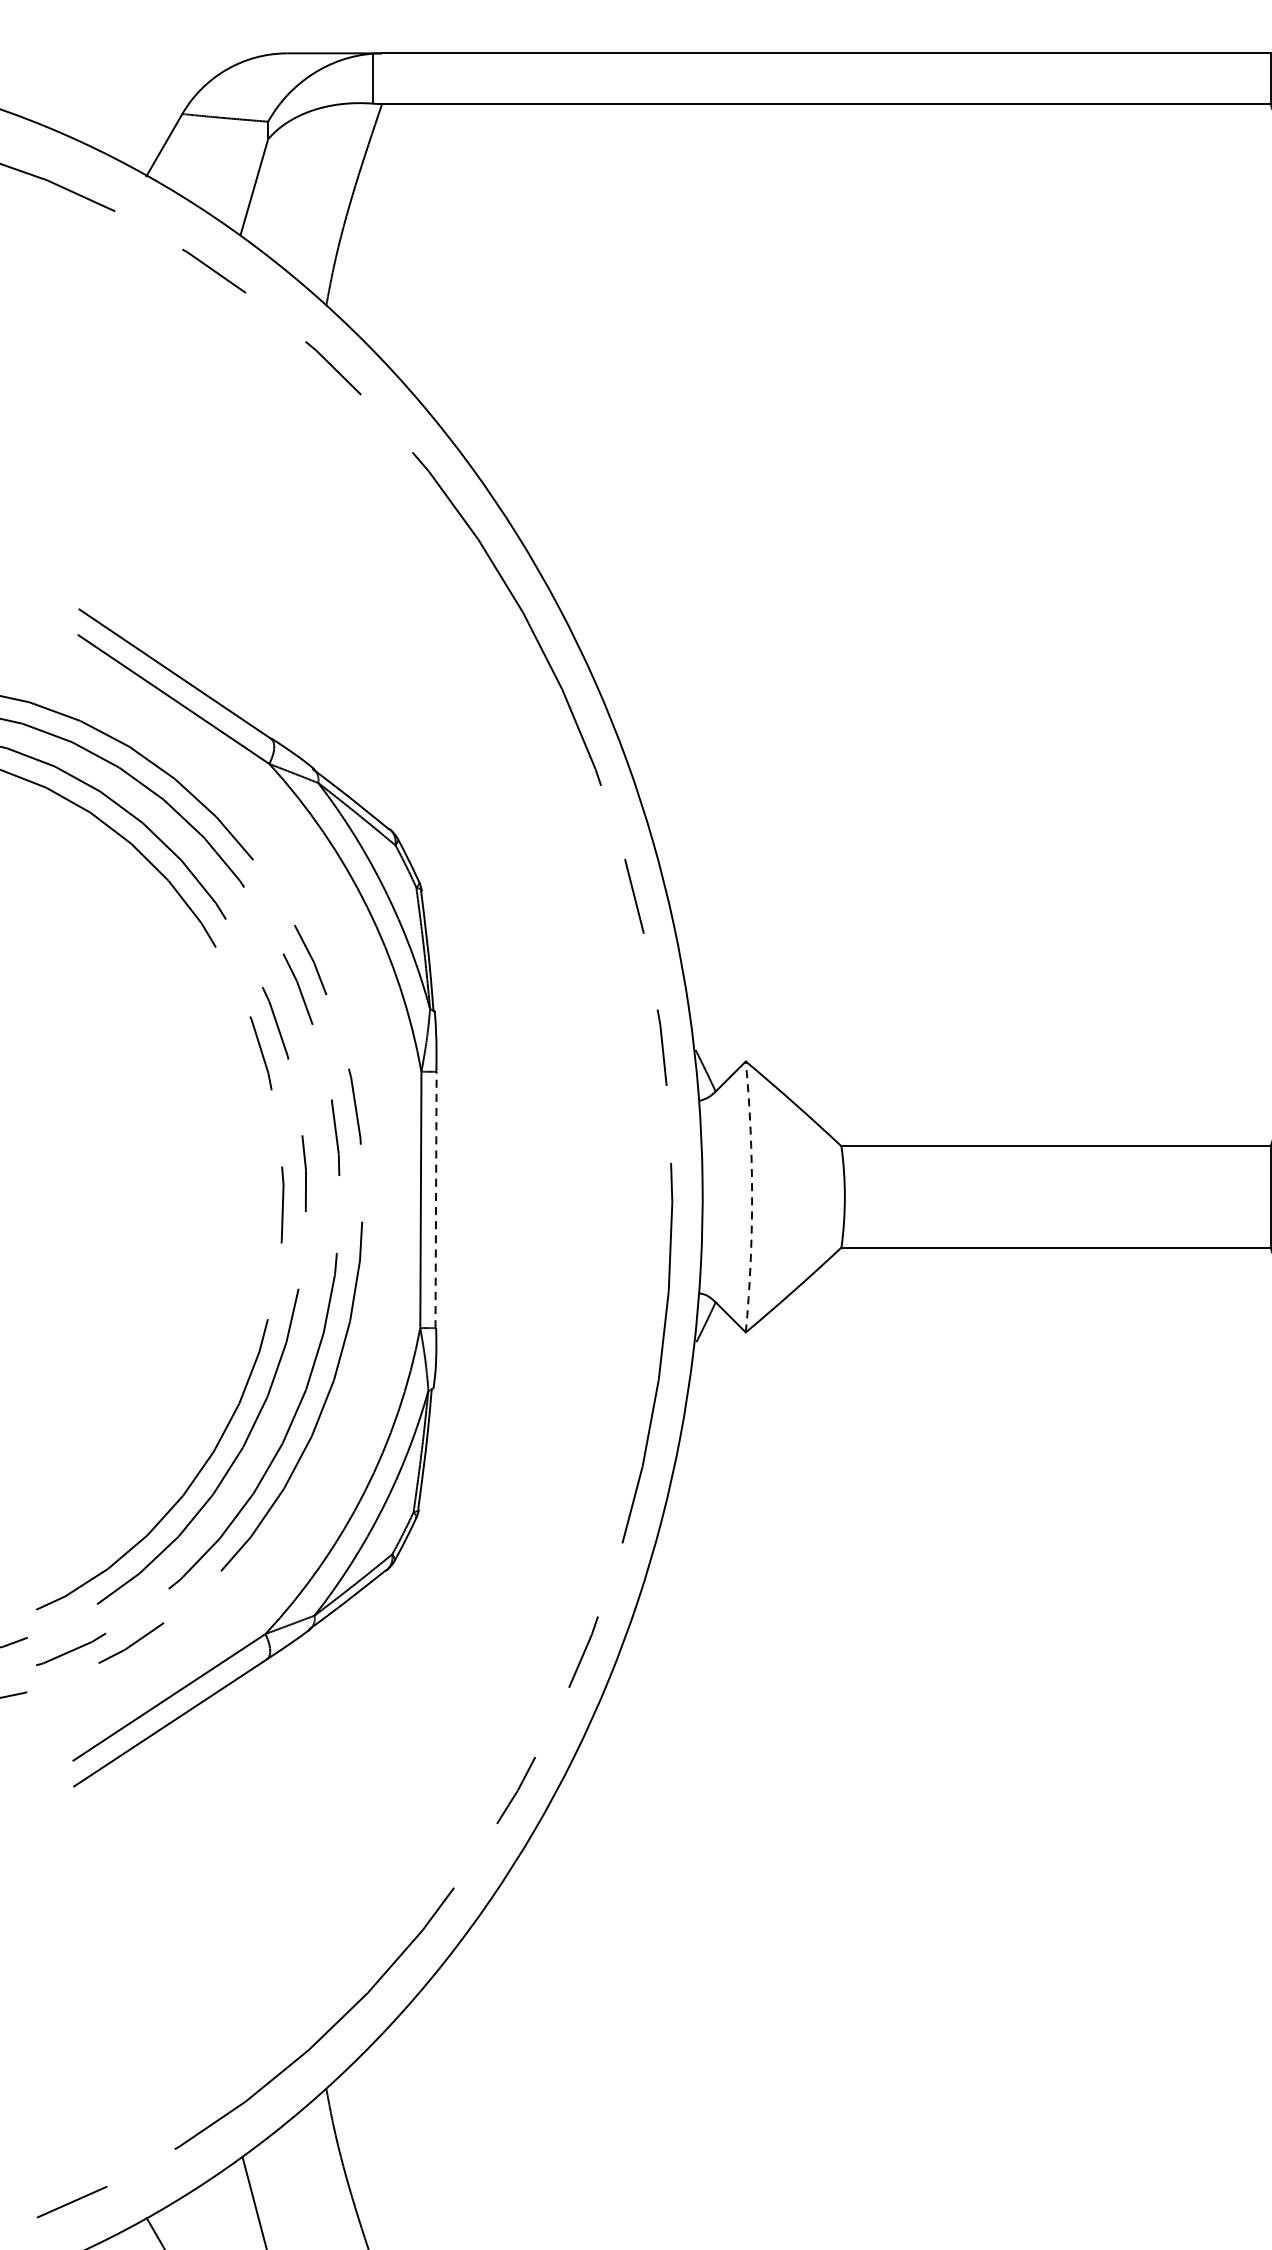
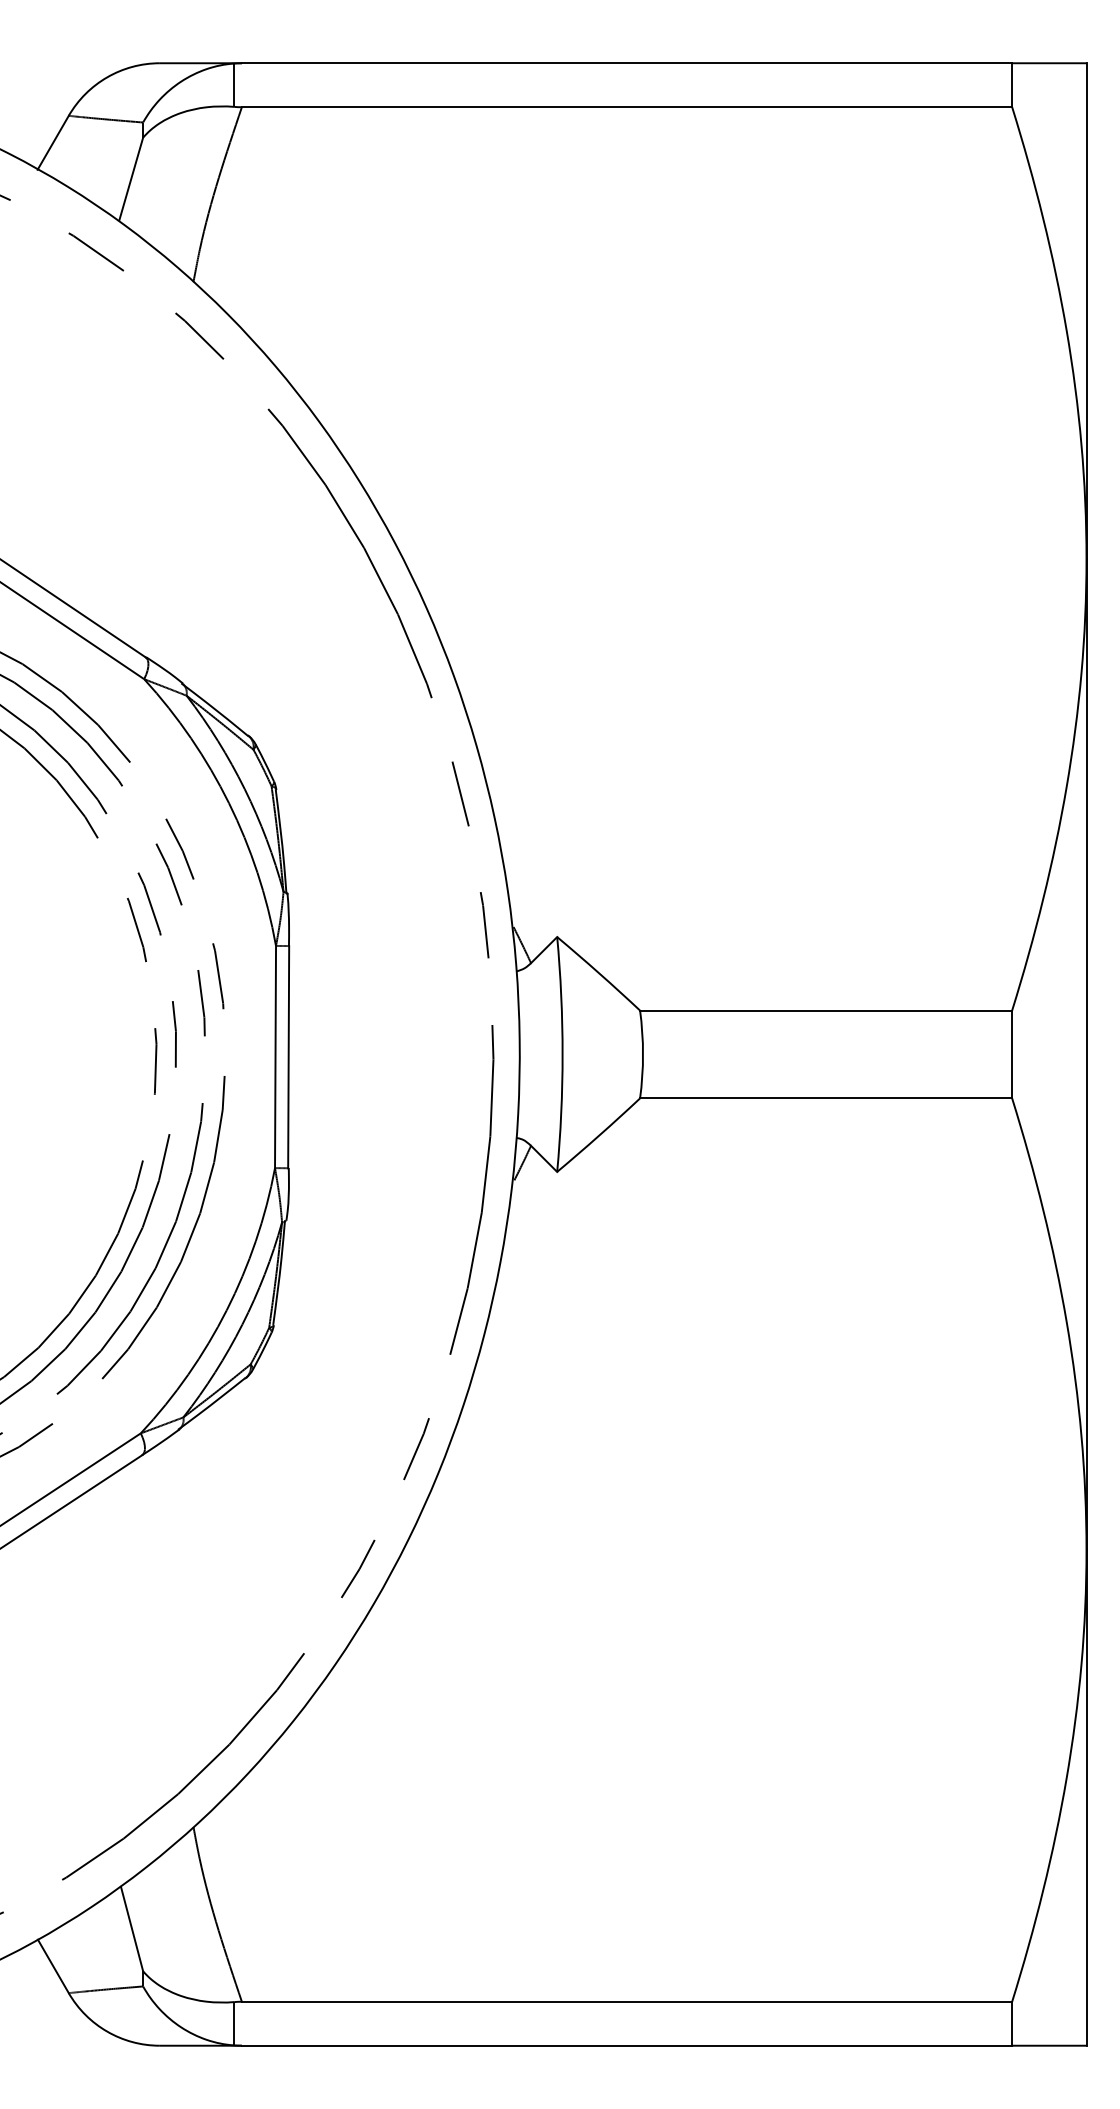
arc: (751, 1196) -> (562, 1054), dashed -> solid
line: (435, 1199) -> (288, 1056), dashed -> solid

